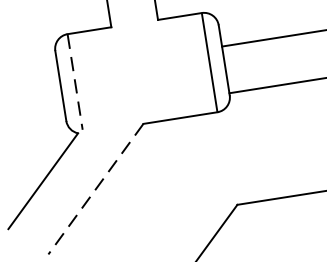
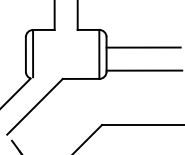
line: (76, 83) -> (33, 54), dashed -> solid
line: (95, 190) -> (34, 107), dashed -> solid

